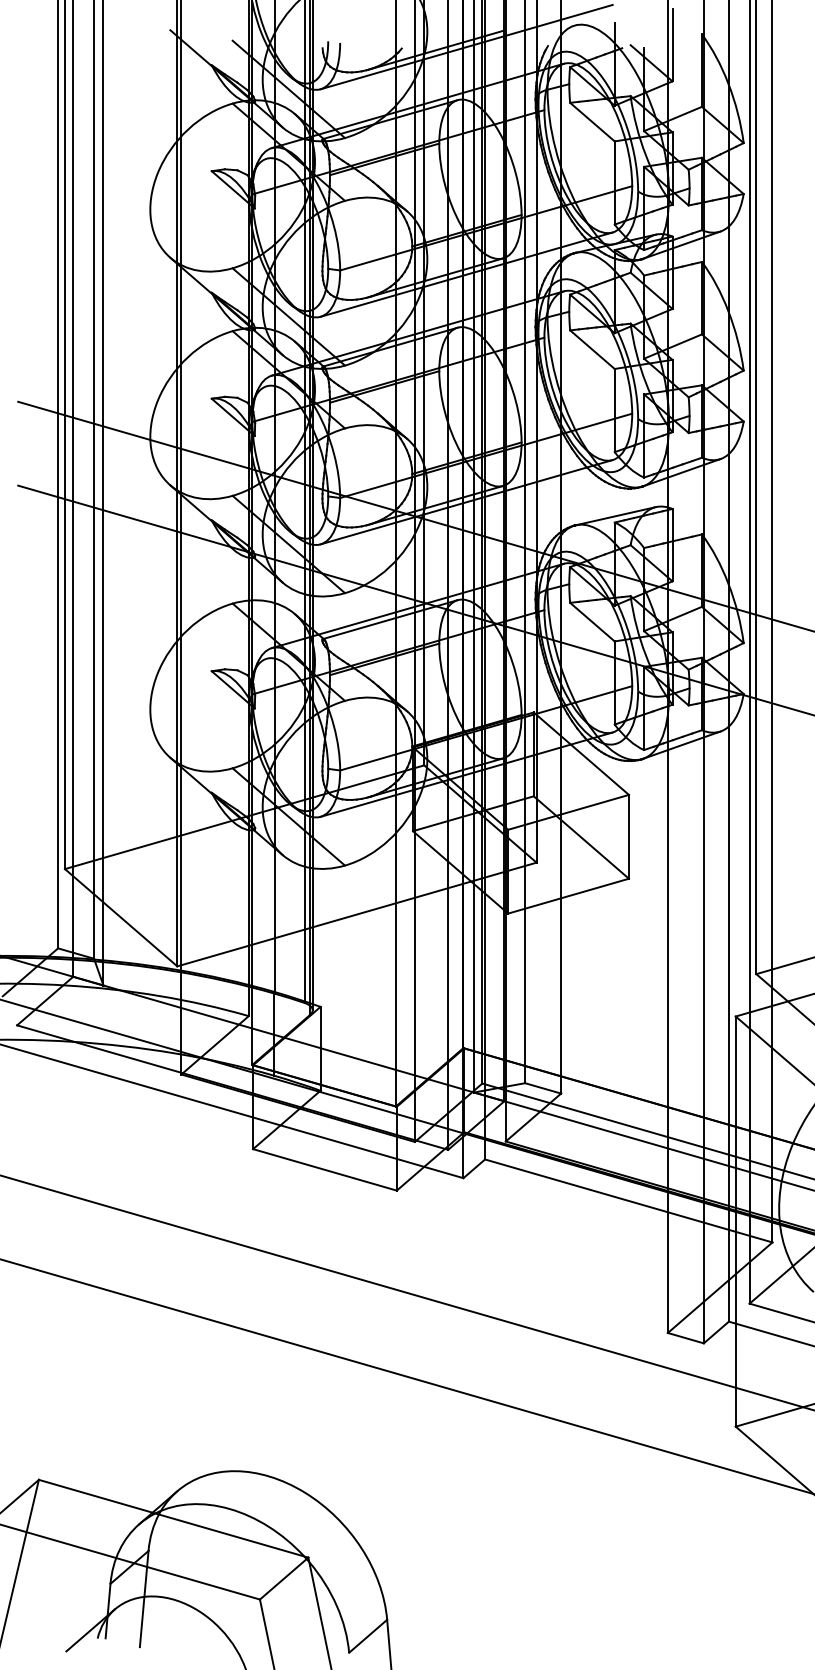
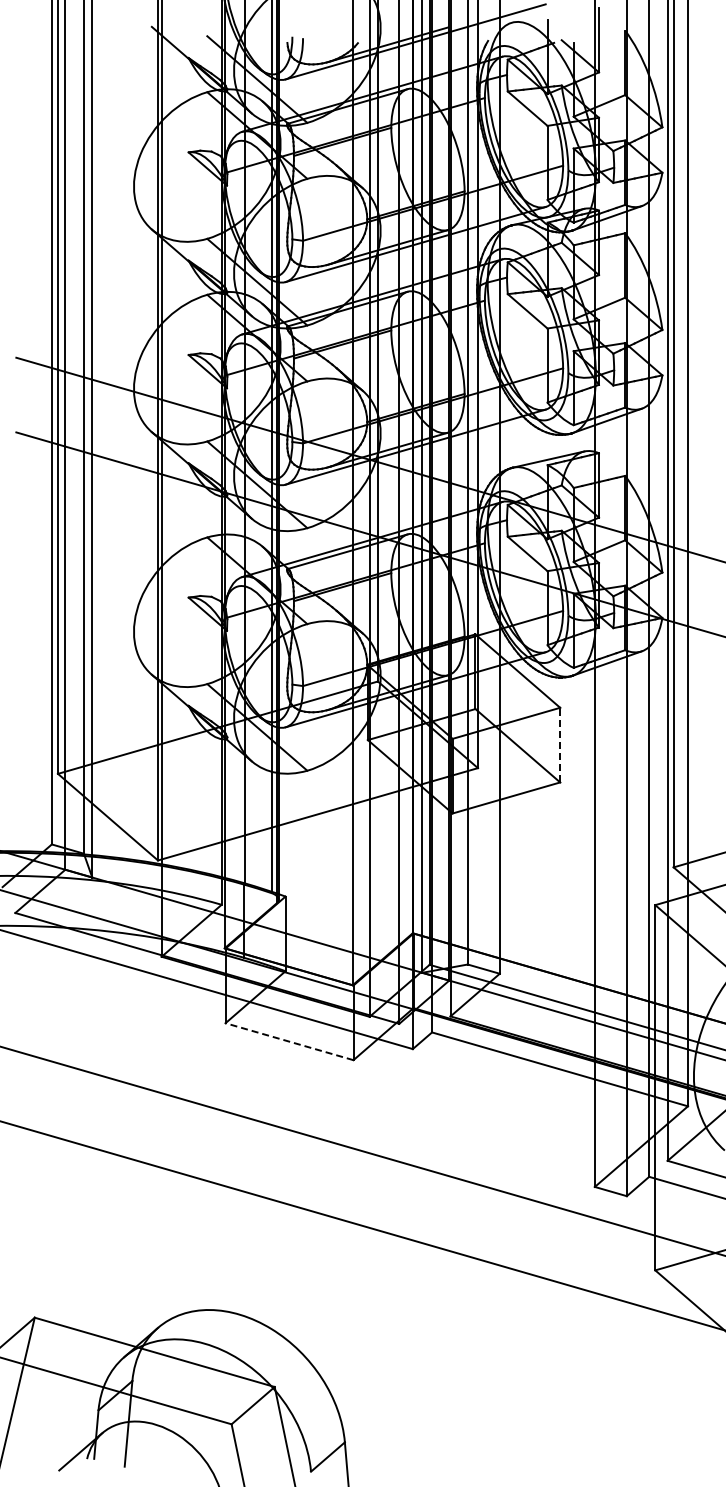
line: (629, 836) -> (560, 744), solid -> dashed
line: (324, 1169) -> (289, 1041), solid -> dashed

